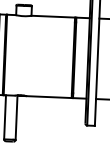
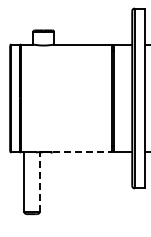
line: (49, 97) -> (82, 152), solid -> dashed
line: (16, 117) -> (39, 181), solid -> dashed

